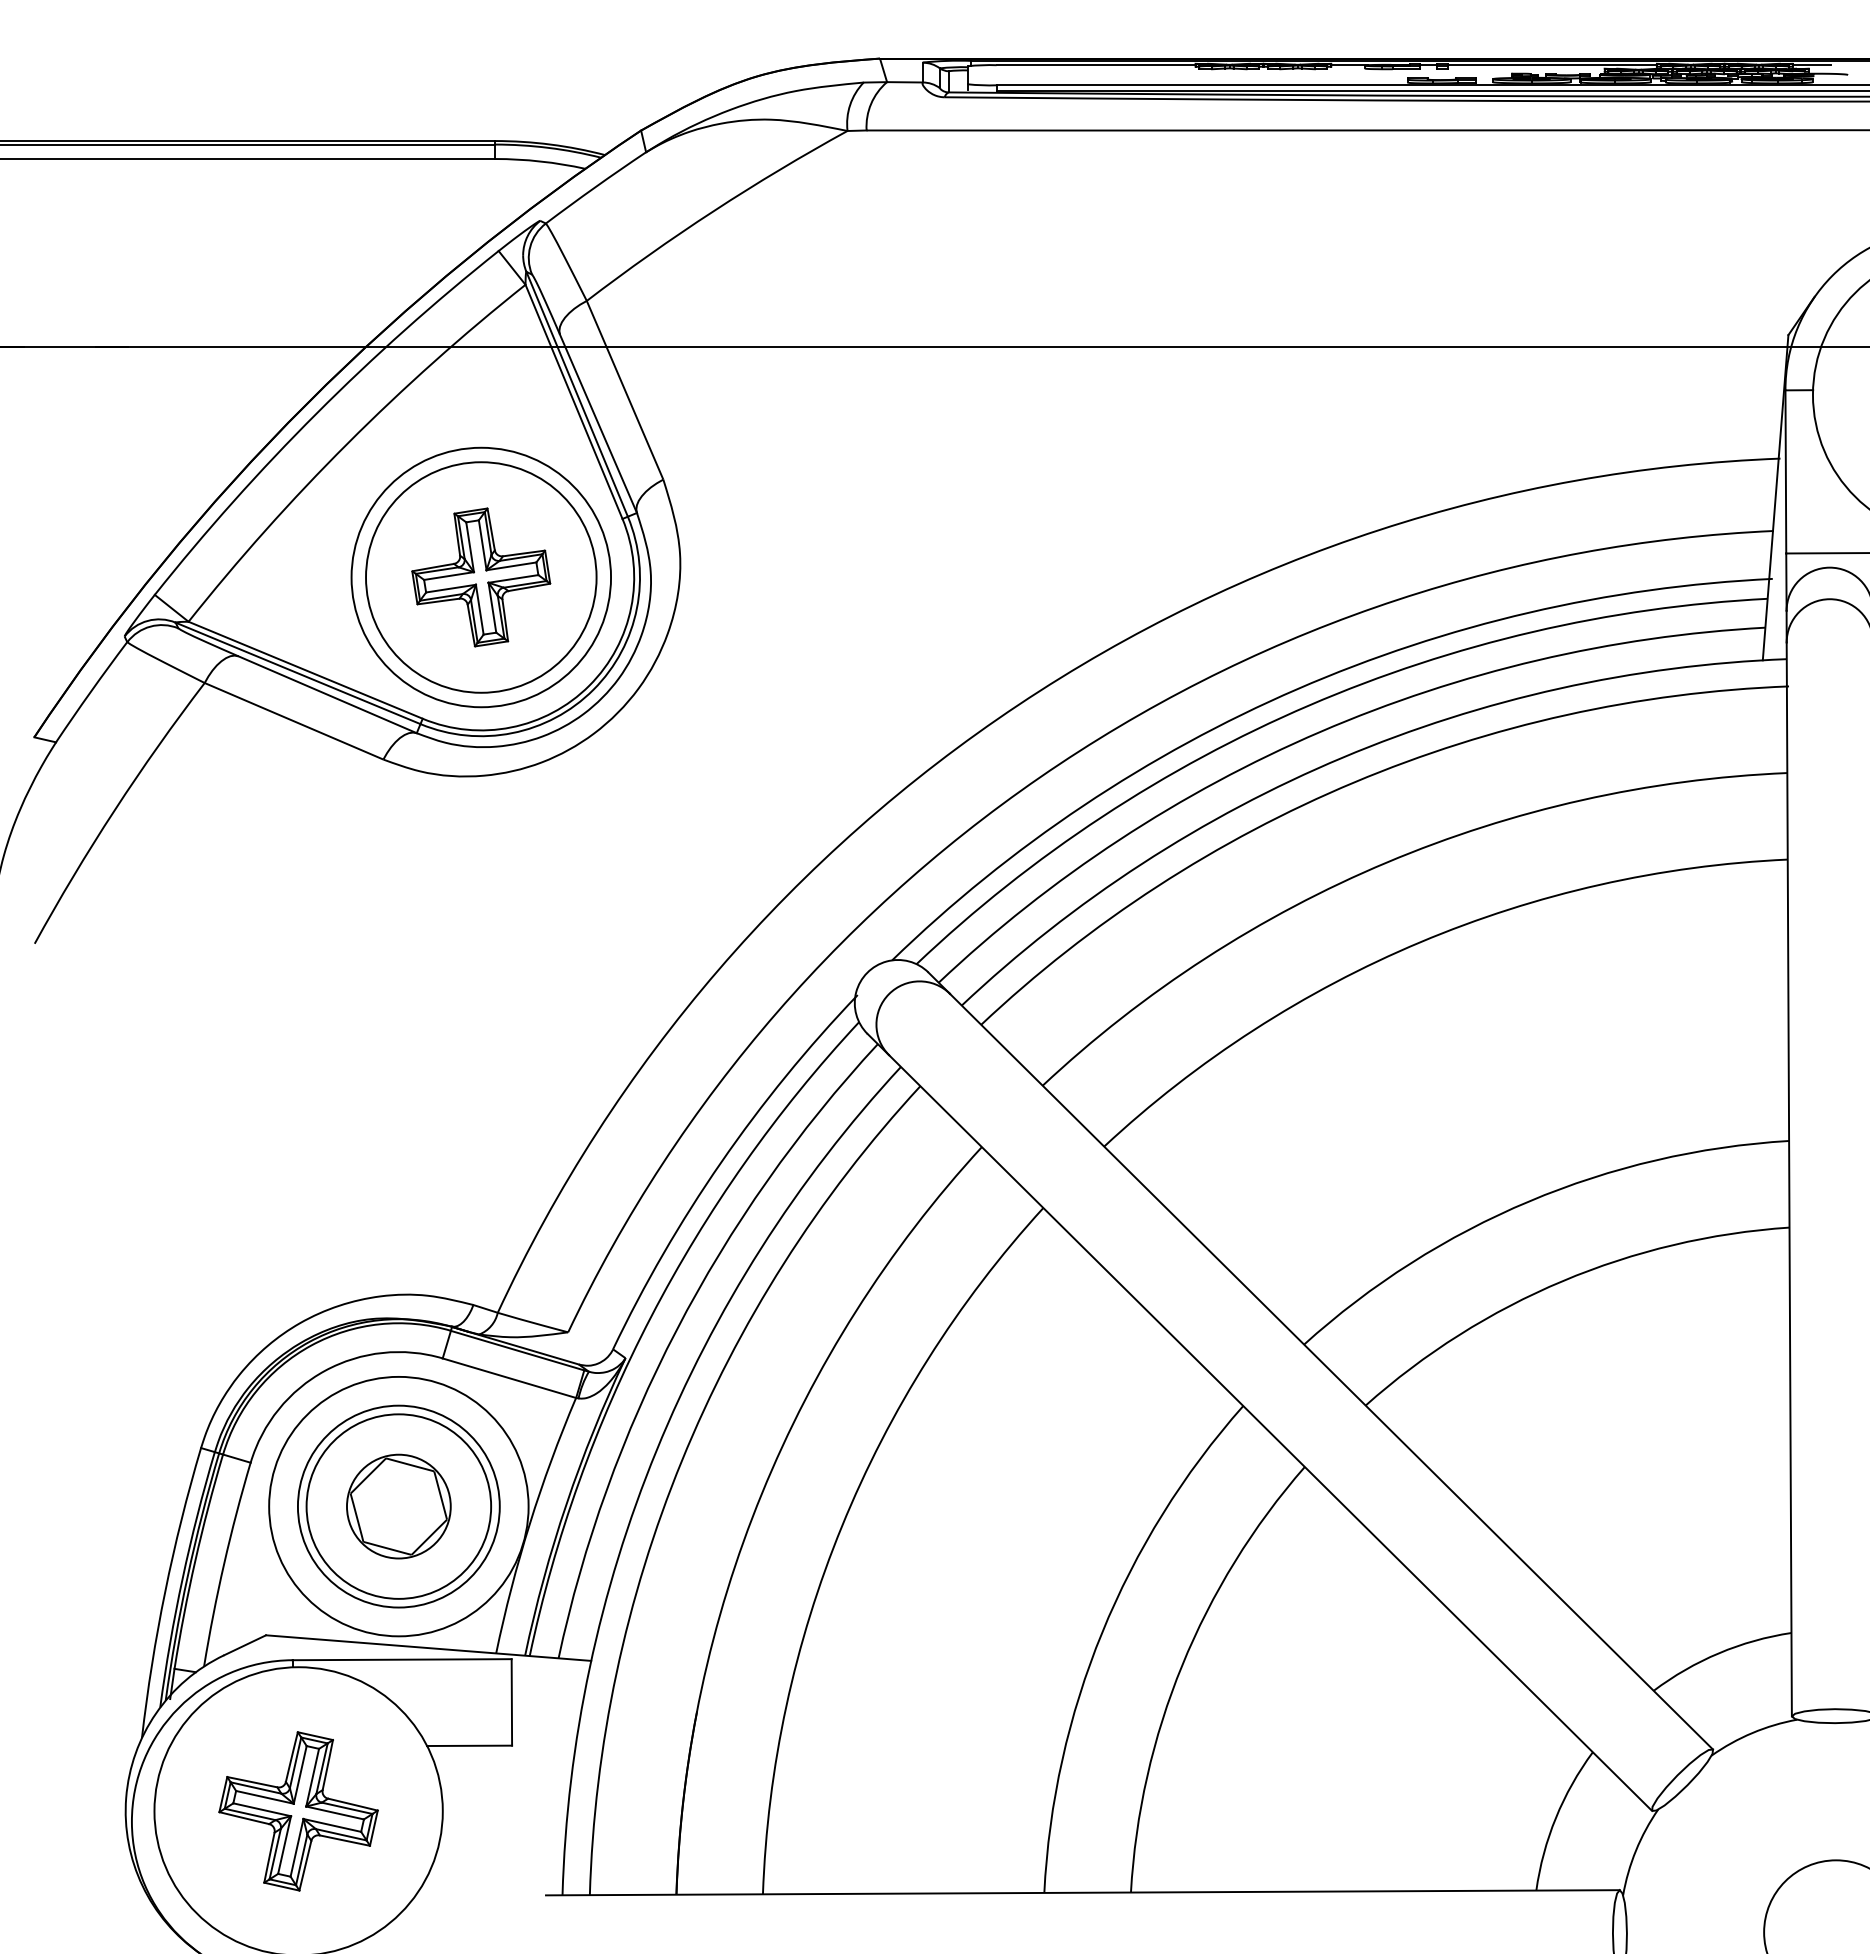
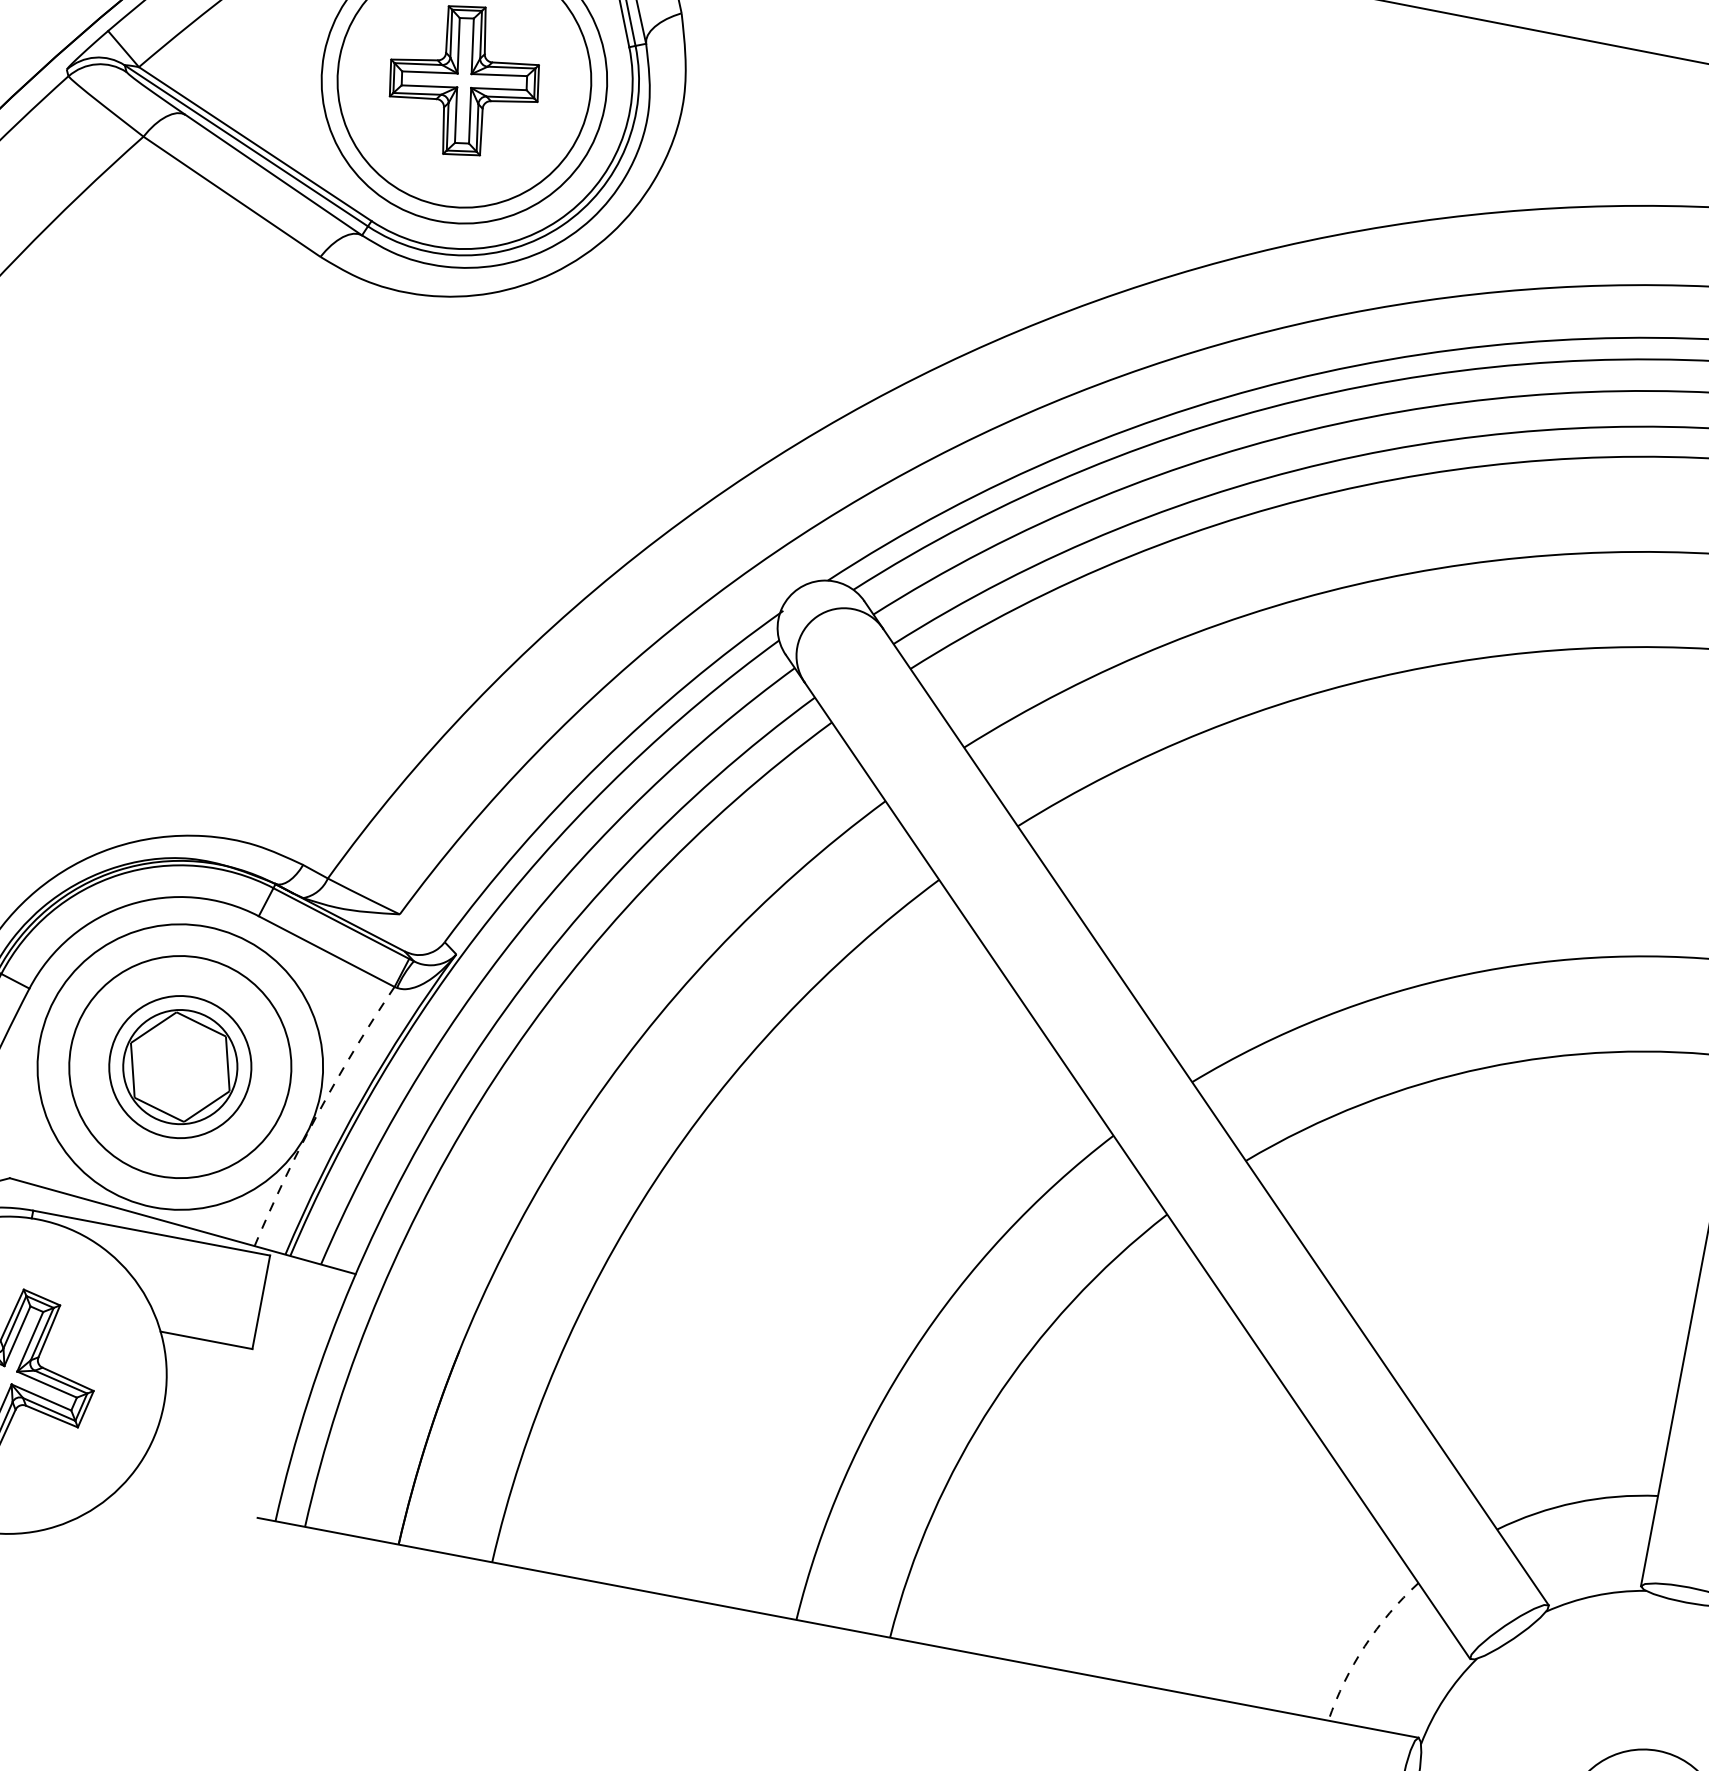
circle: (398, 1506) -> (179, 1066), size x0.7
arc: (529, 1523) -> (317, 1112), solid -> dashed
arc: (1555, 1817) -> (1364, 1645), solid -> dashed

